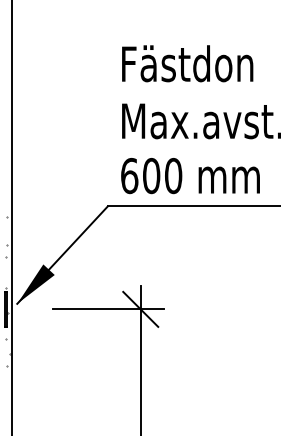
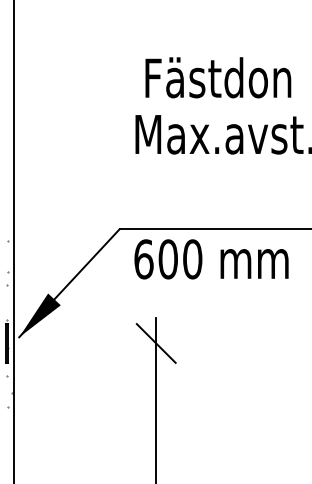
text: (187, 63) -> (218, 77), moved
text: (190, 176) -> (211, 259), moved
line: (108, 309) -> (120, 343), removed

